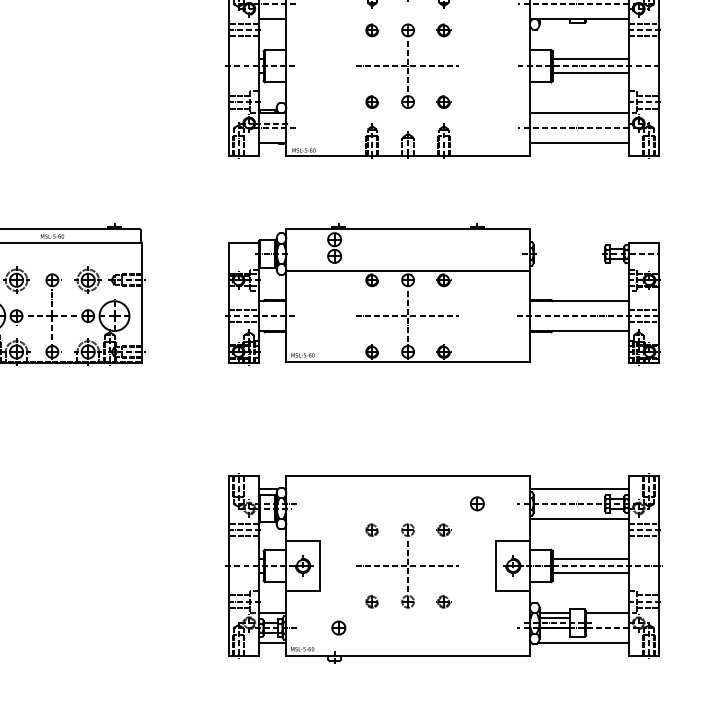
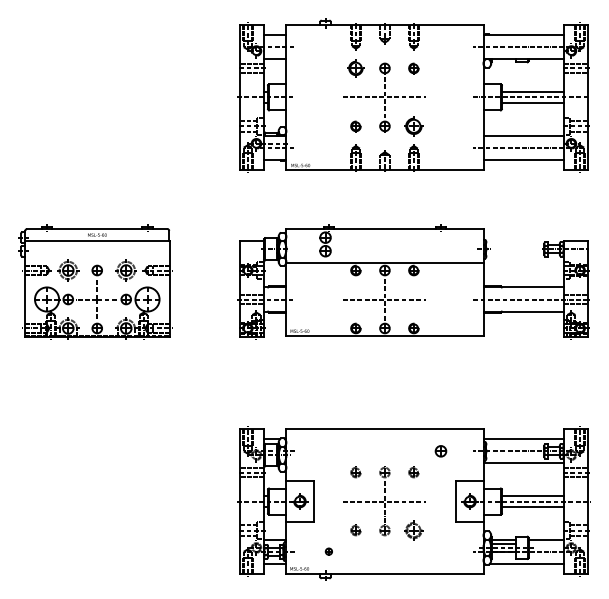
part: (371, 30) -> (355, 68), size x1.4
part: (443, 102) -> (413, 126), size x1.6
part: (443, 601) -> (413, 530), size x1.6
part: (338, 627) -> (328, 551), size x0.6

